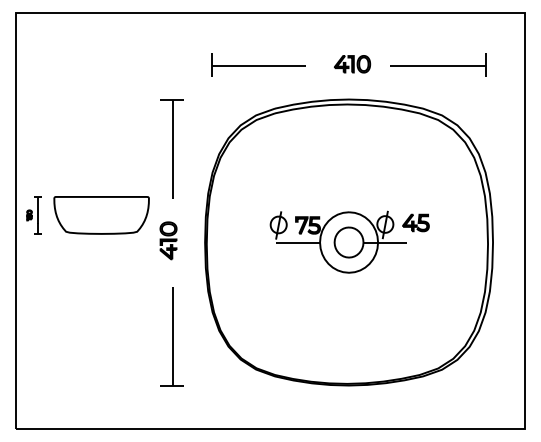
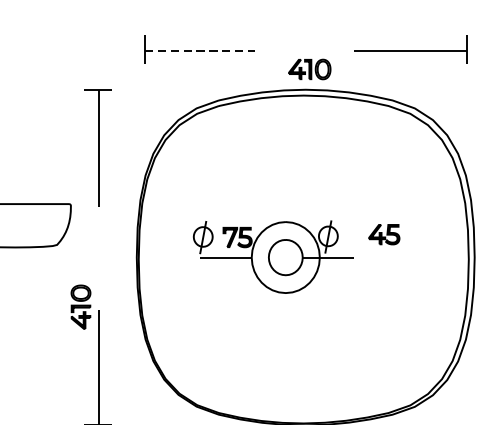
part: (352, 64) -> (309, 69), moved
line: (259, 66) -> (200, 51), solid -> dashed
part: (168, 240) -> (80, 306), moved
part: (337, 241) -> (272, 256), moved

